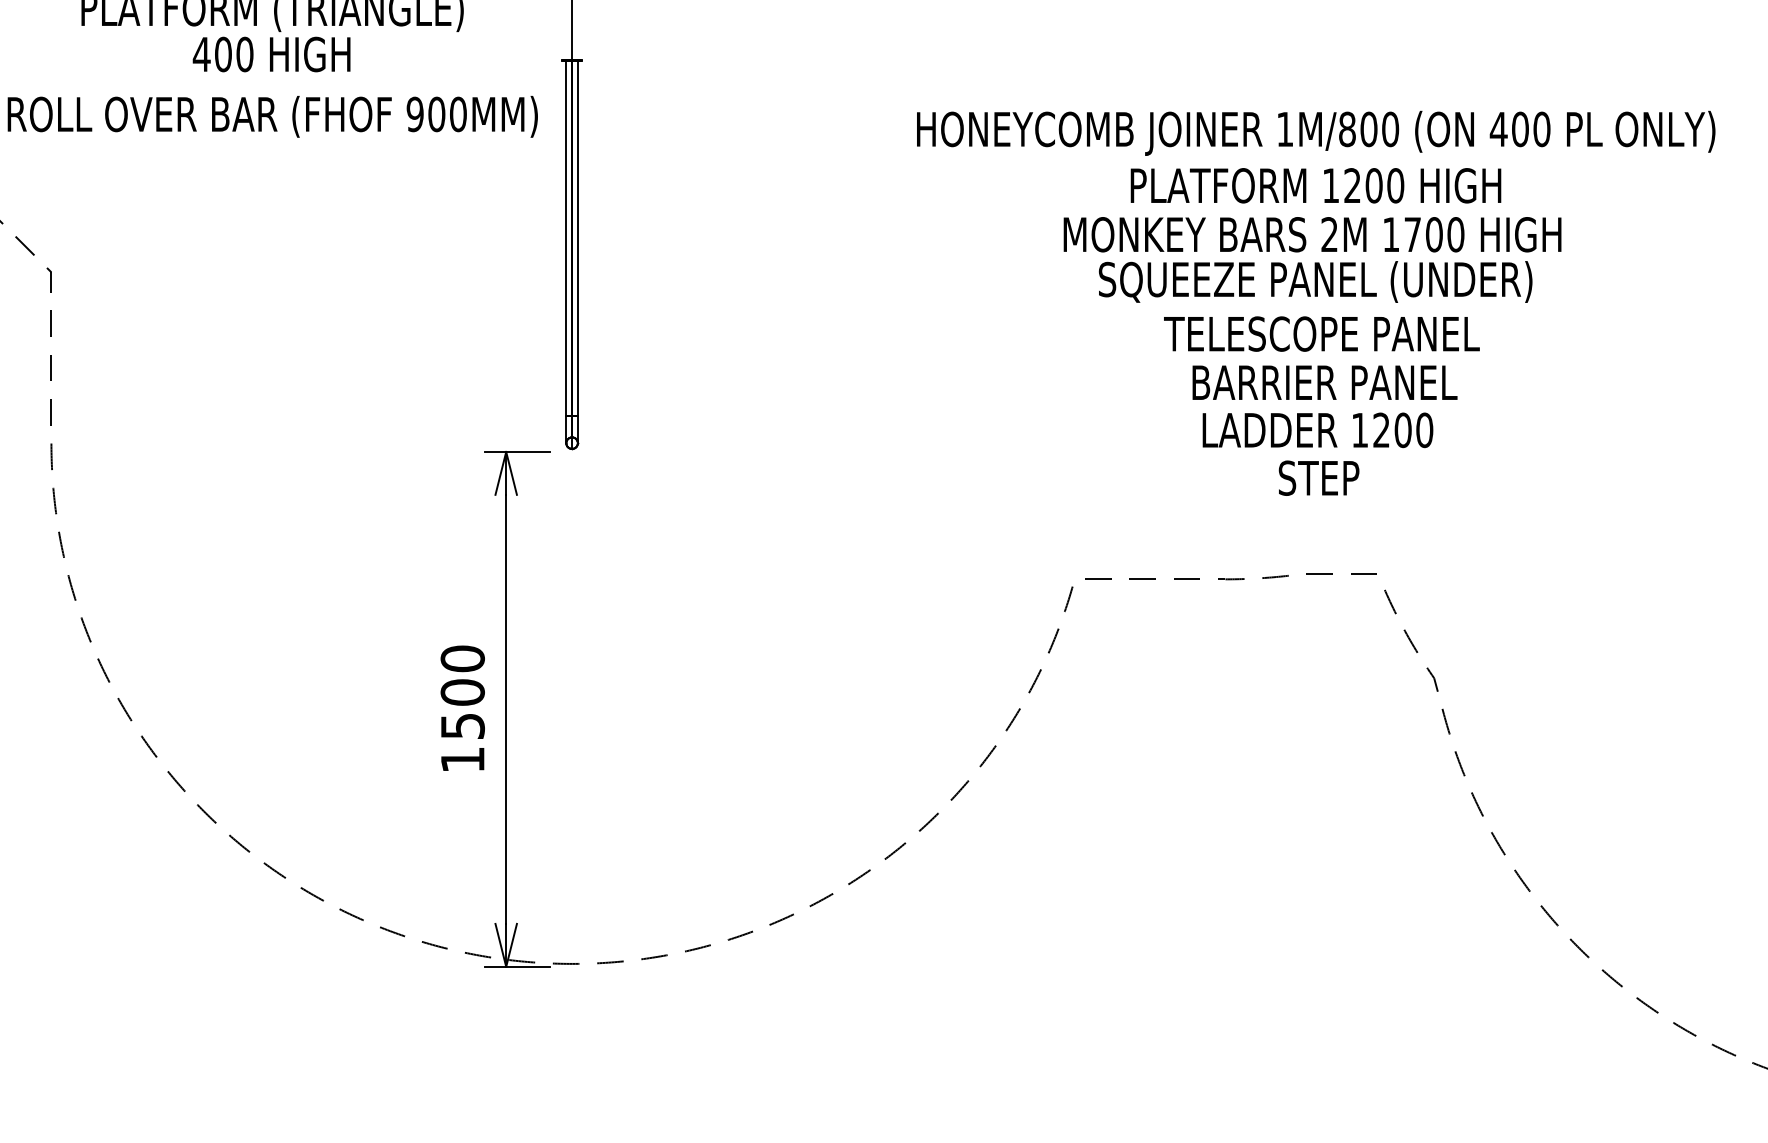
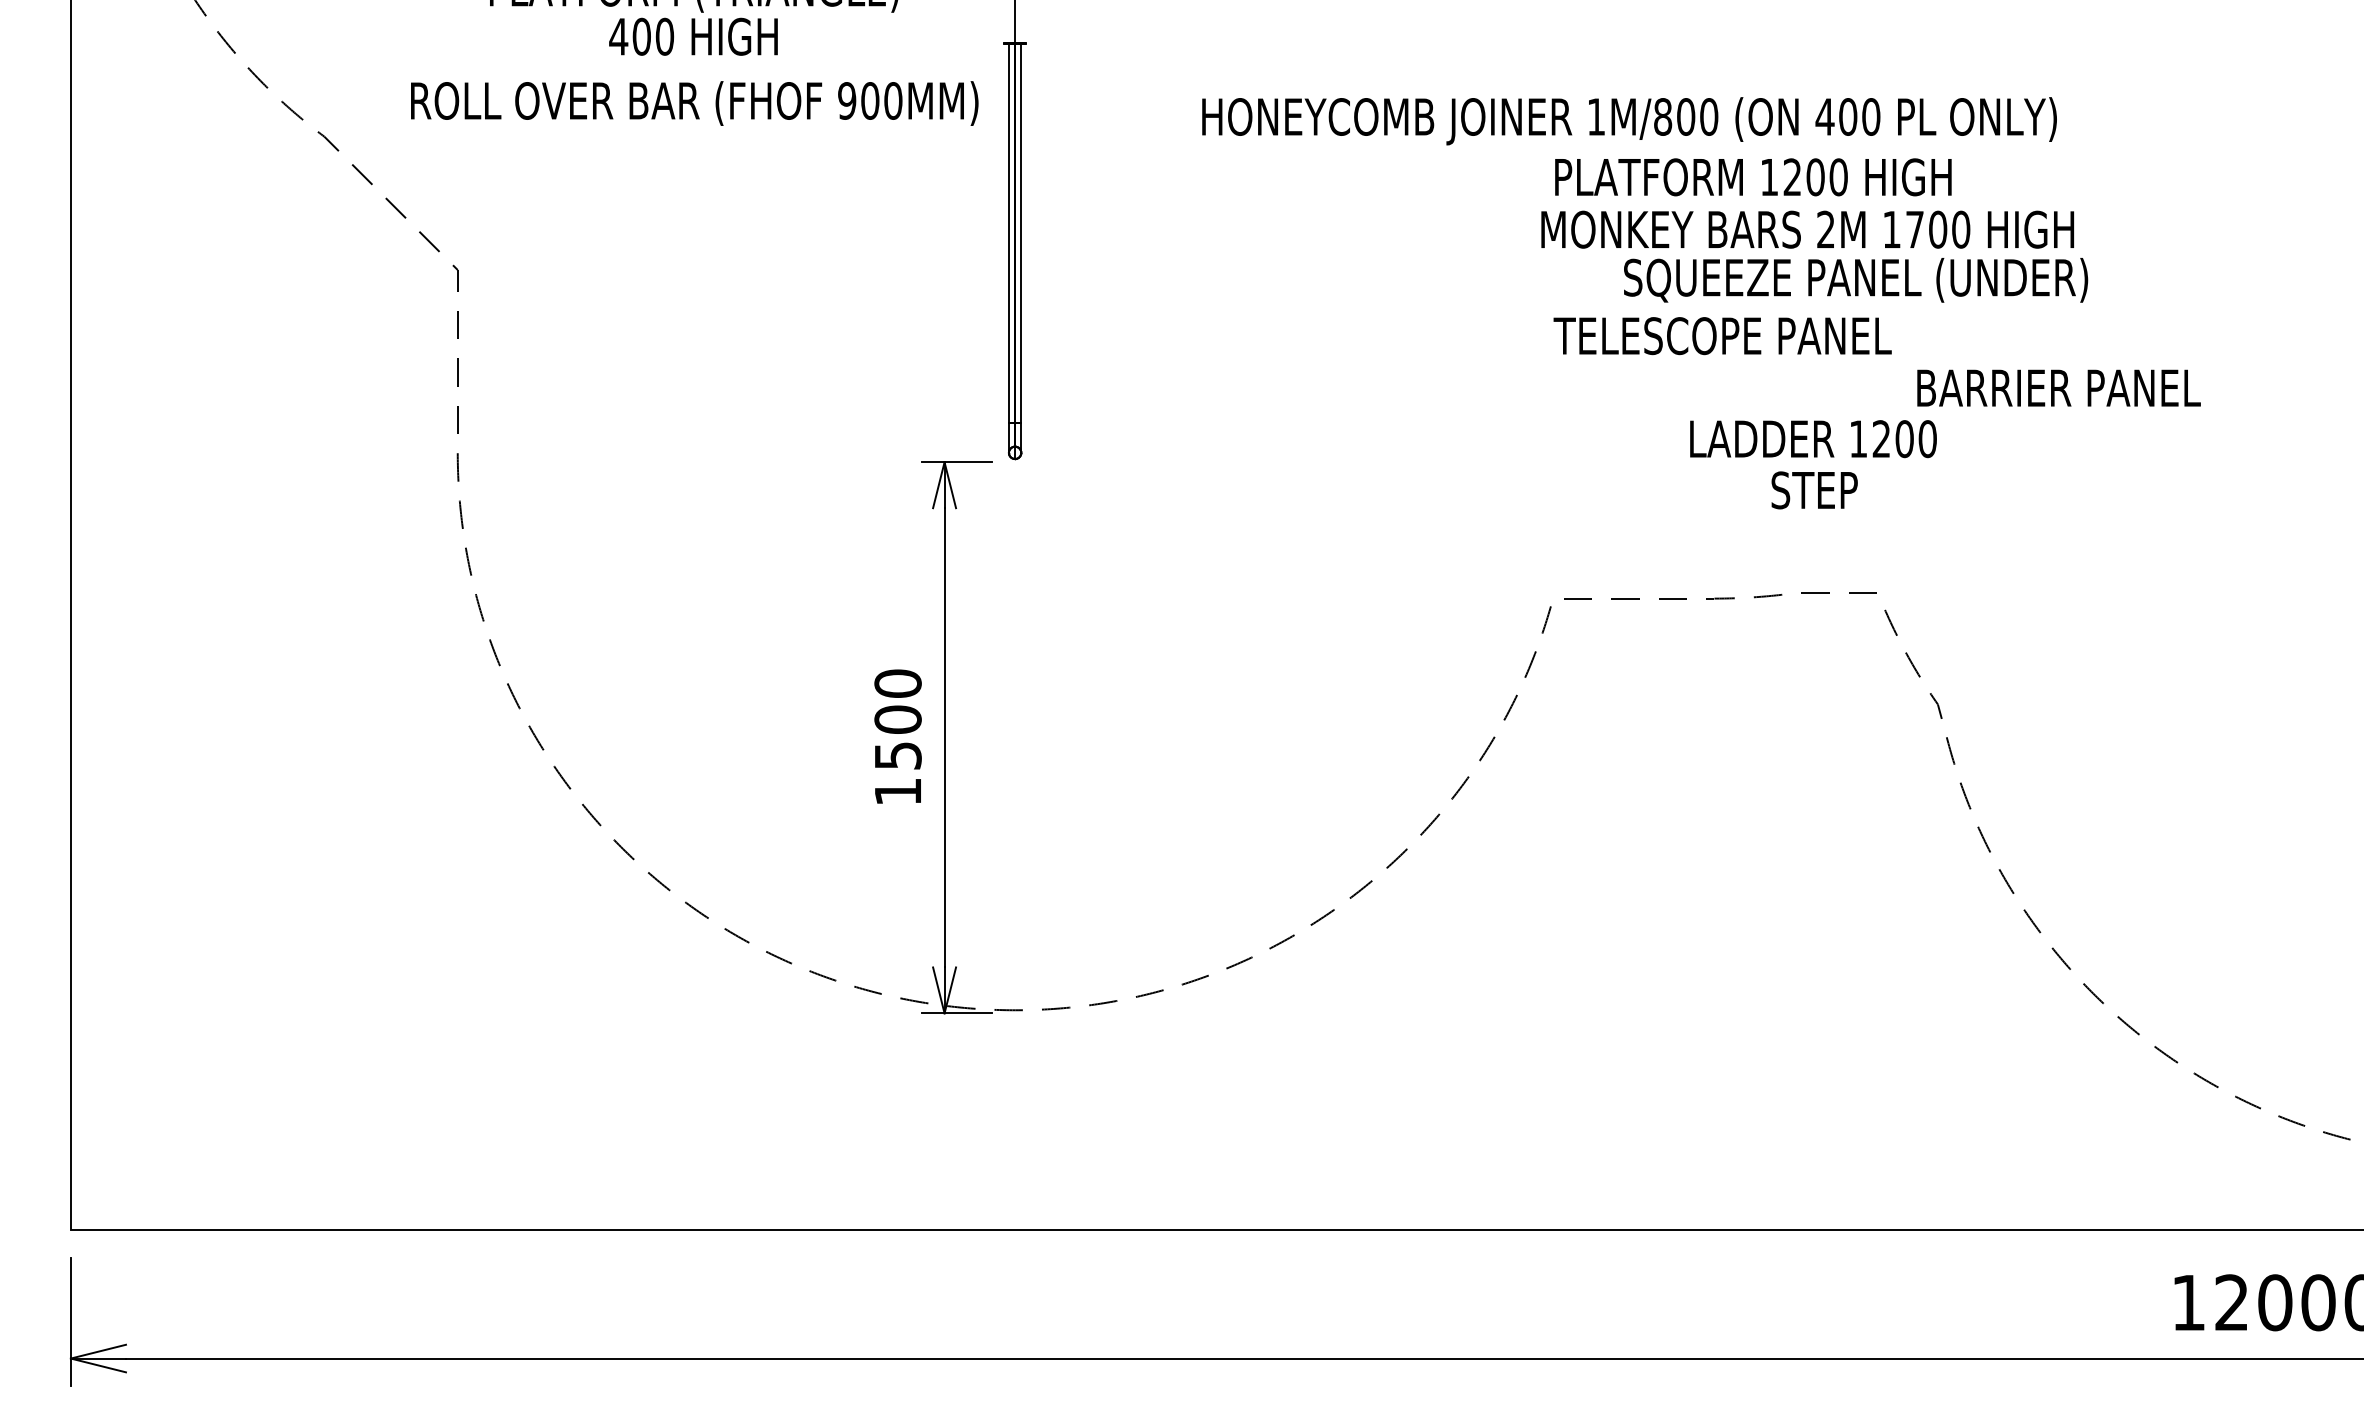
text: (1316, 133) -> (1629, 121), moved
text: (1316, 185) -> (1753, 177), moved
text: (1316, 282) -> (1856, 280), moved
text: (1321, 334) -> (1722, 336), moved
text: (1324, 382) -> (2058, 387), moved

